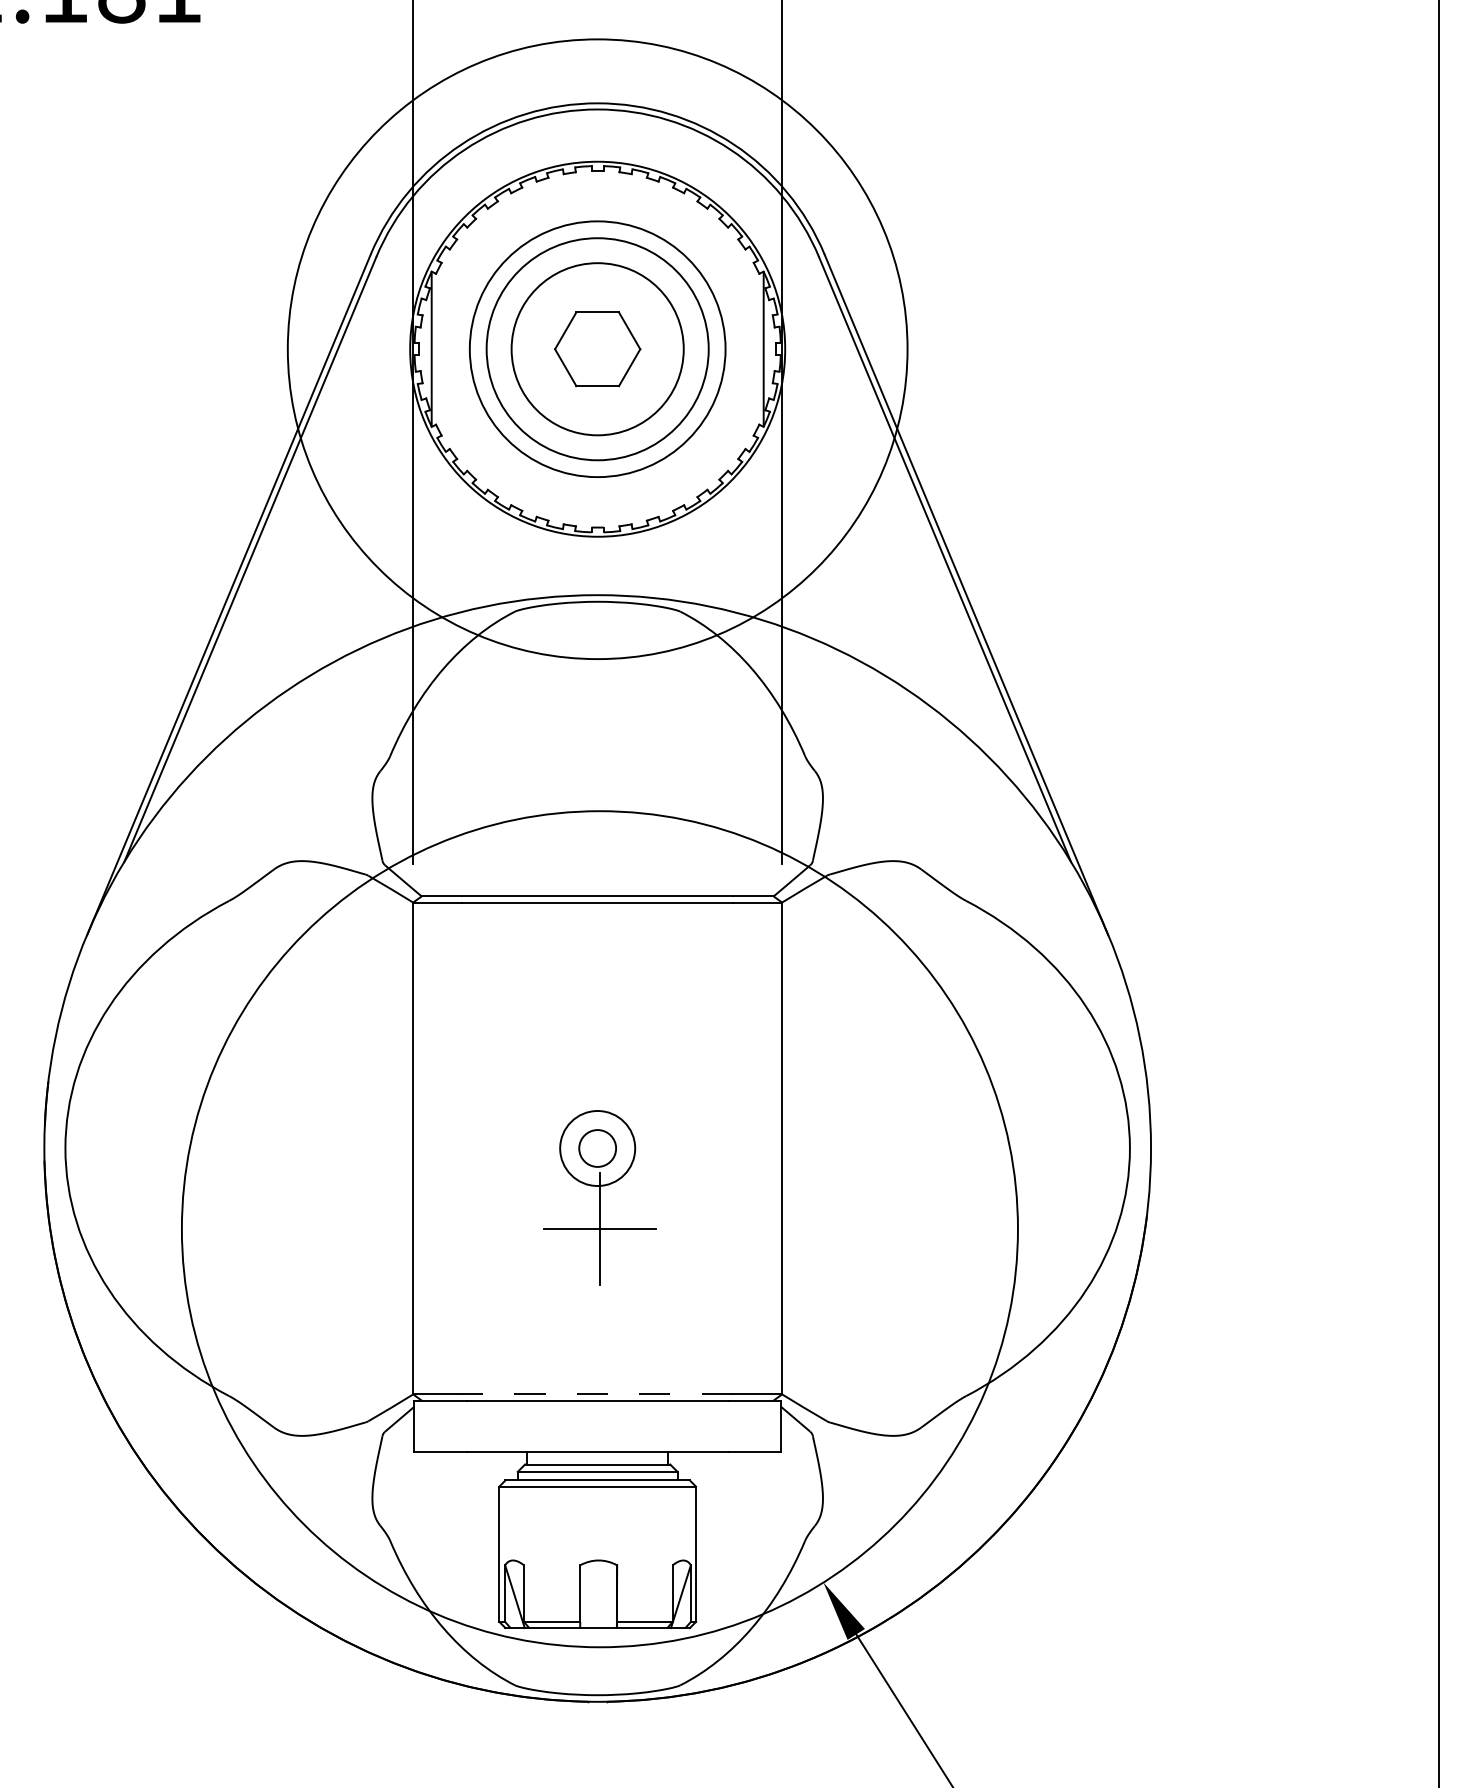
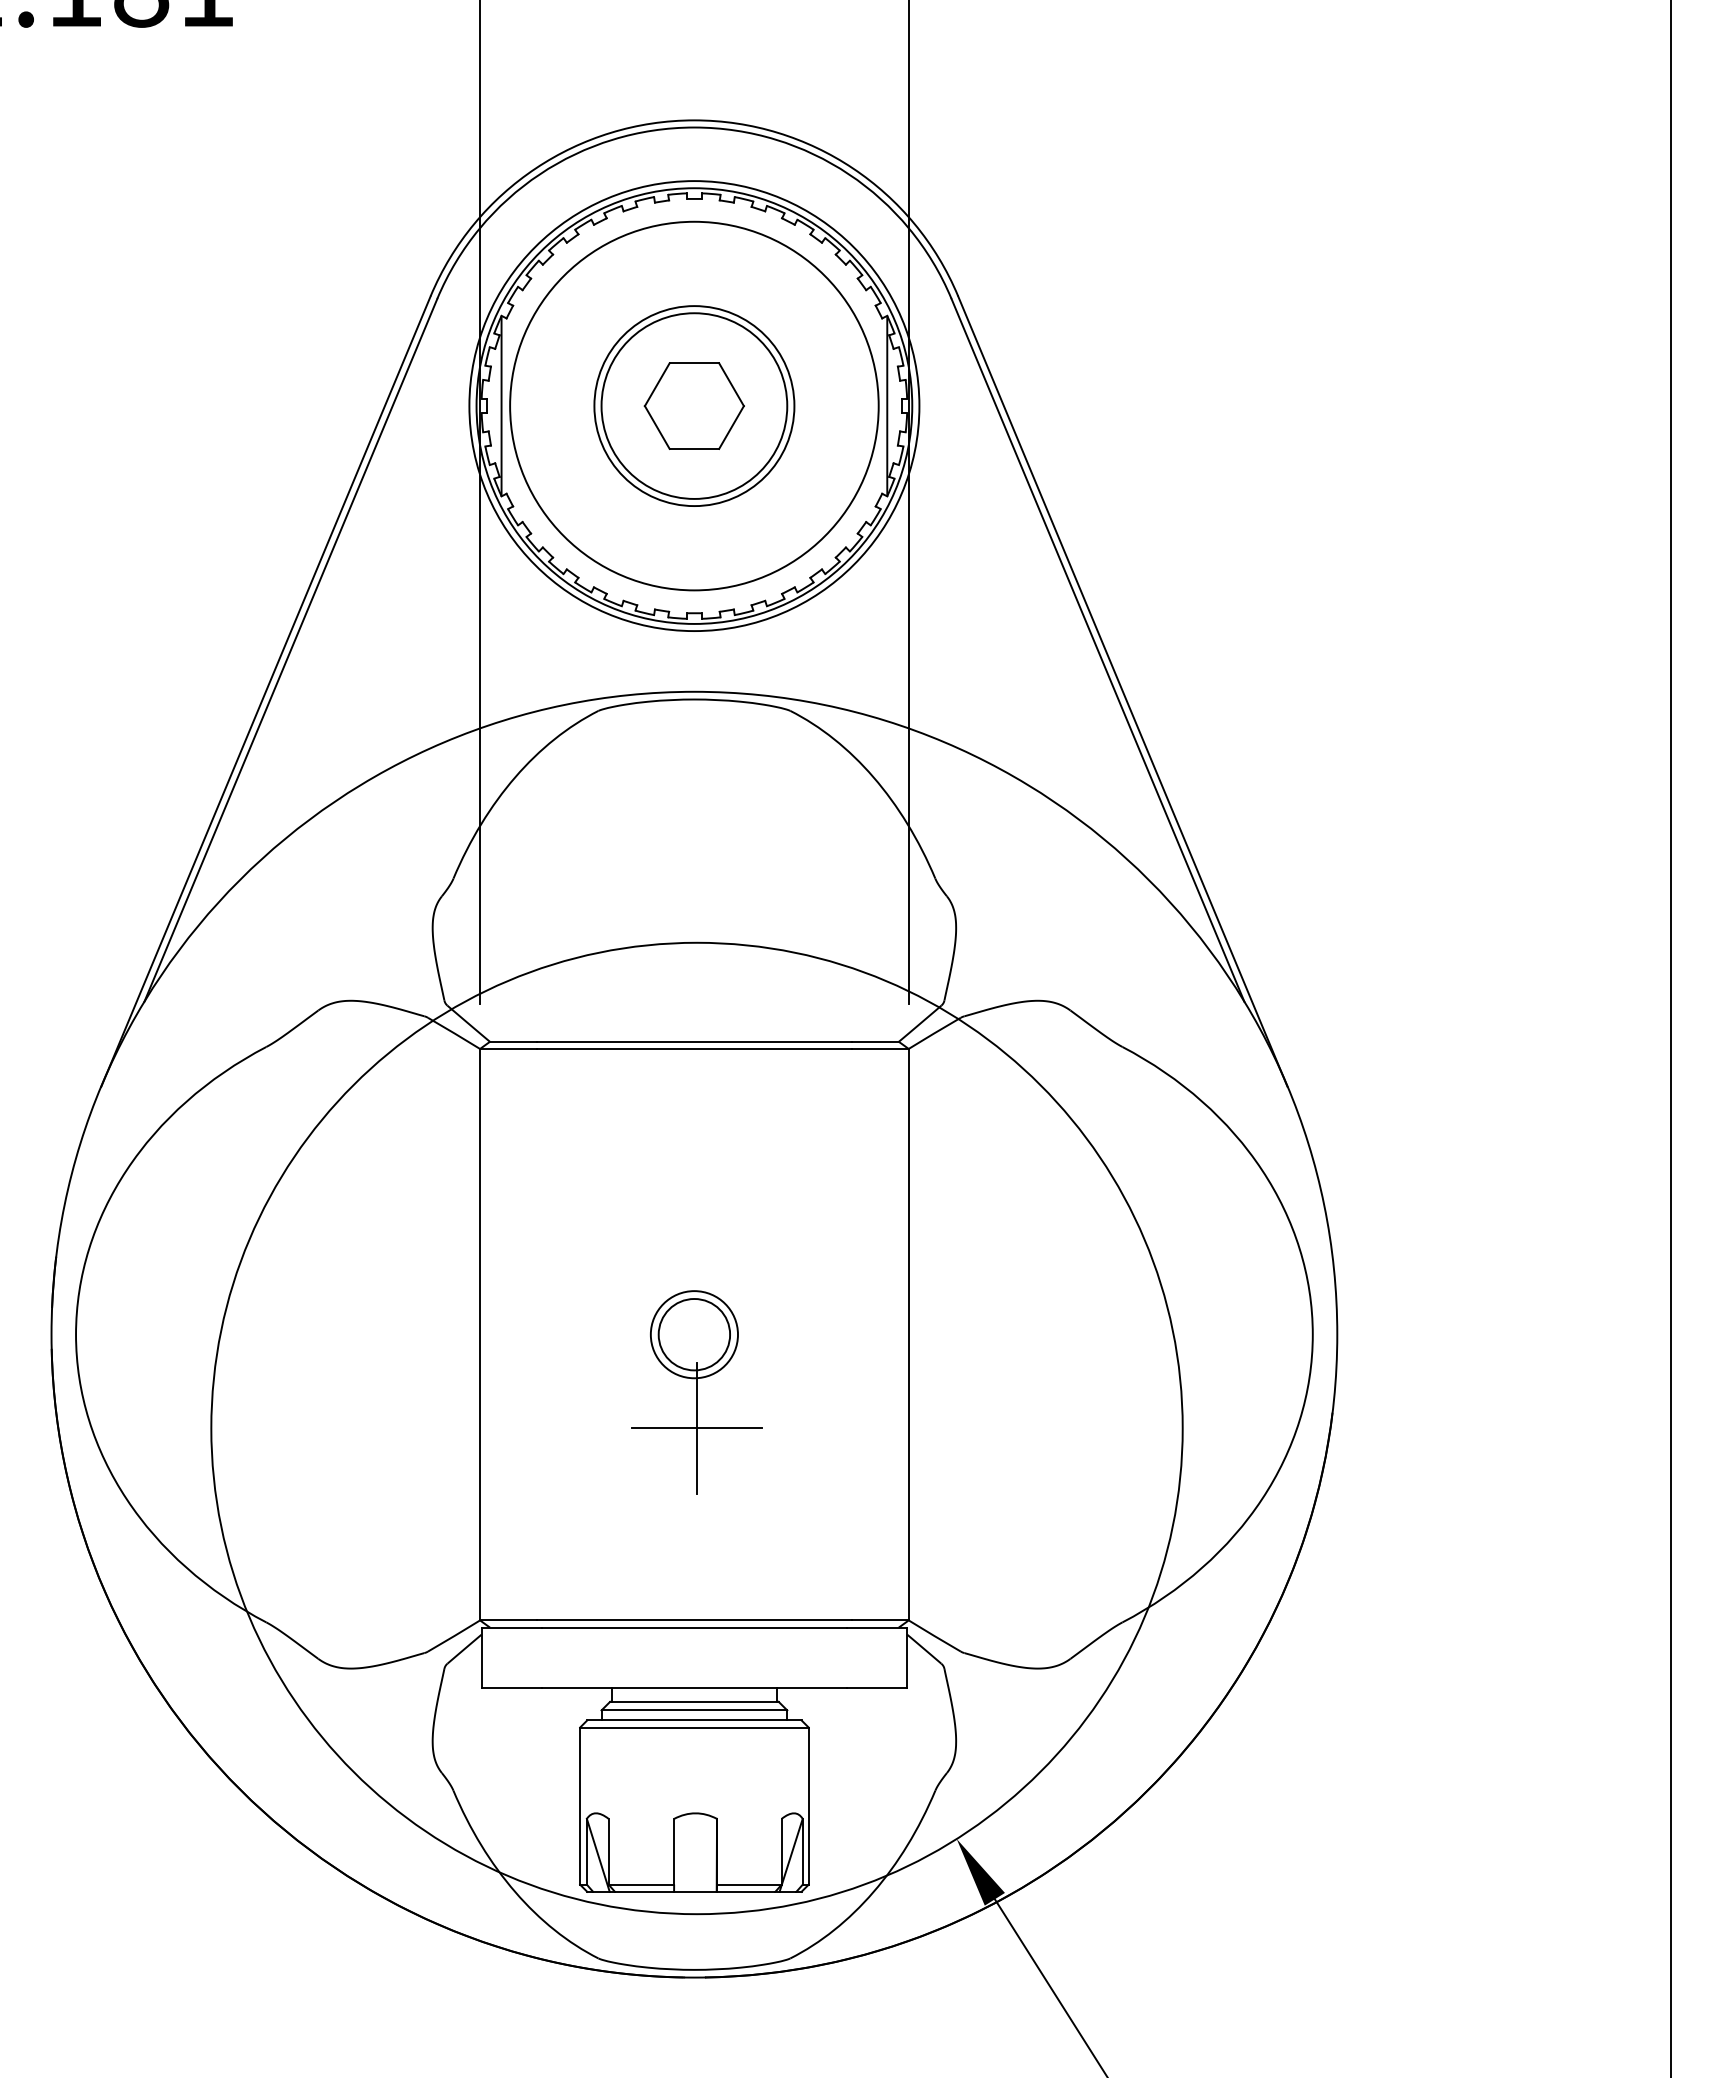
circle: (597, 348) -> (694, 405), size x0.62
circle: (597, 348) -> (694, 405), size x1.43
circle: (597, 349) -> (694, 406), size x0.62
circle: (597, 1148) -> (694, 1334), size x1.67
line: (596, 1394) -> (693, 1620), dashed -> solid

